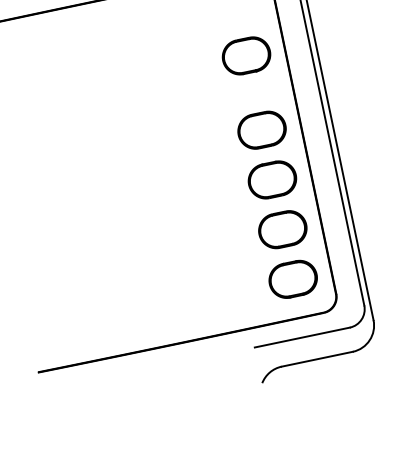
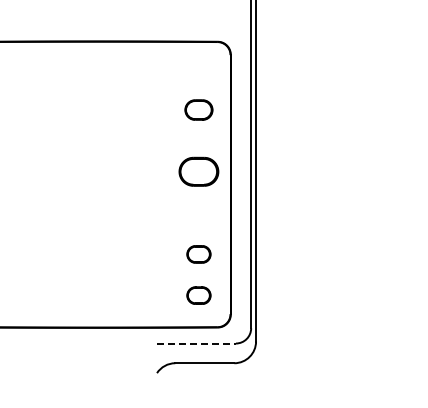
part: (245, 55) -> (198, 109), size x0.7
part: (271, 179) -> (198, 212), removed
part: (282, 229) -> (198, 254), size x0.6
part: (292, 279) -> (198, 295), size x0.6
line: (302, 337) -> (196, 343), solid -> dashed

